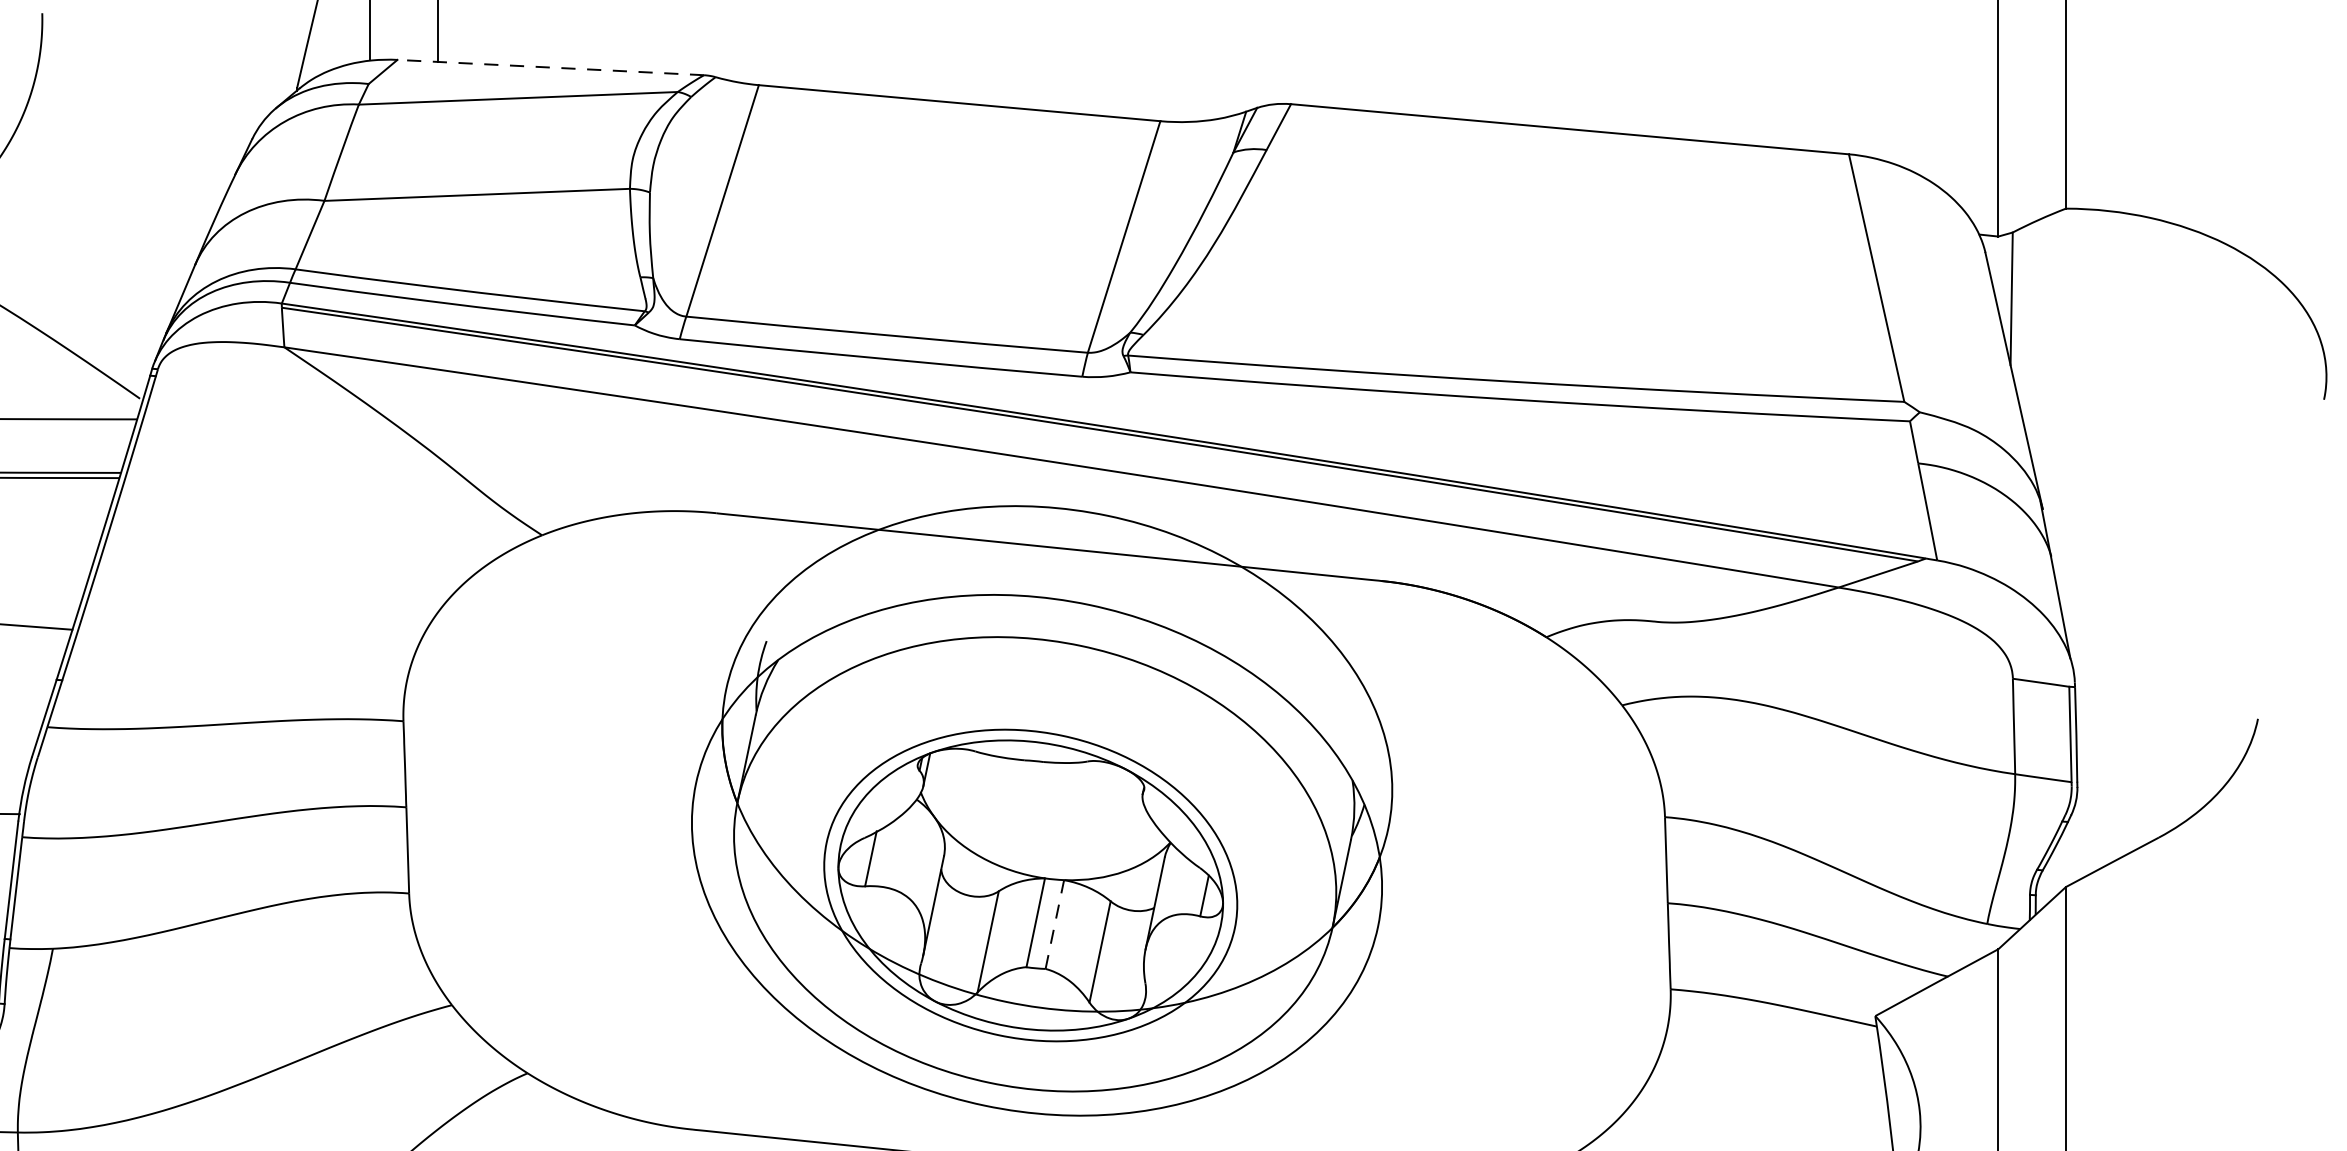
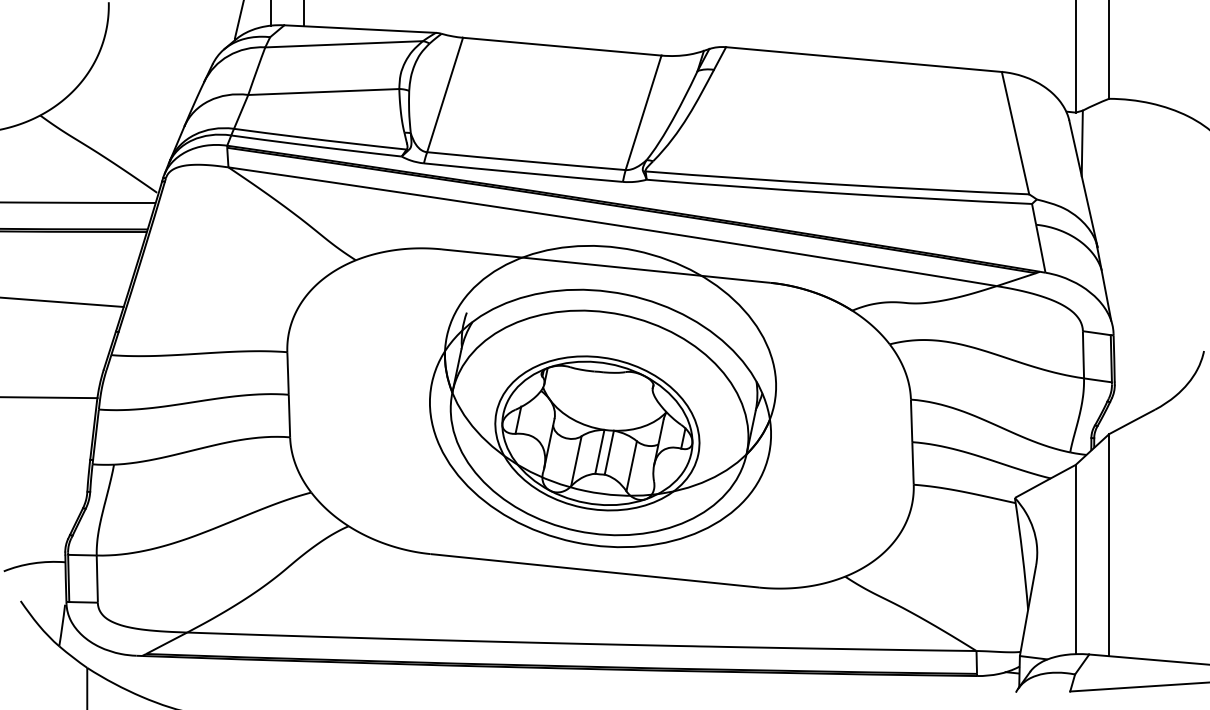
line: (551, 68) -> (360, 29), dashed -> solid
line: (1055, 924) -> (609, 452), dashed -> solid

